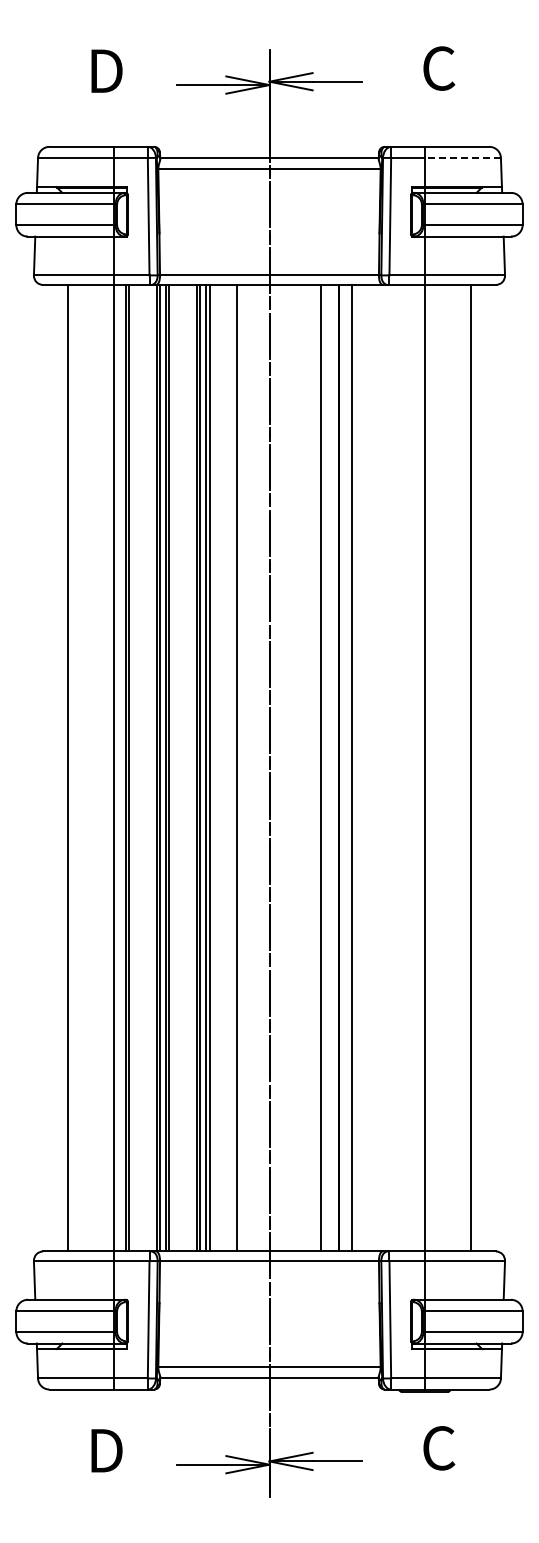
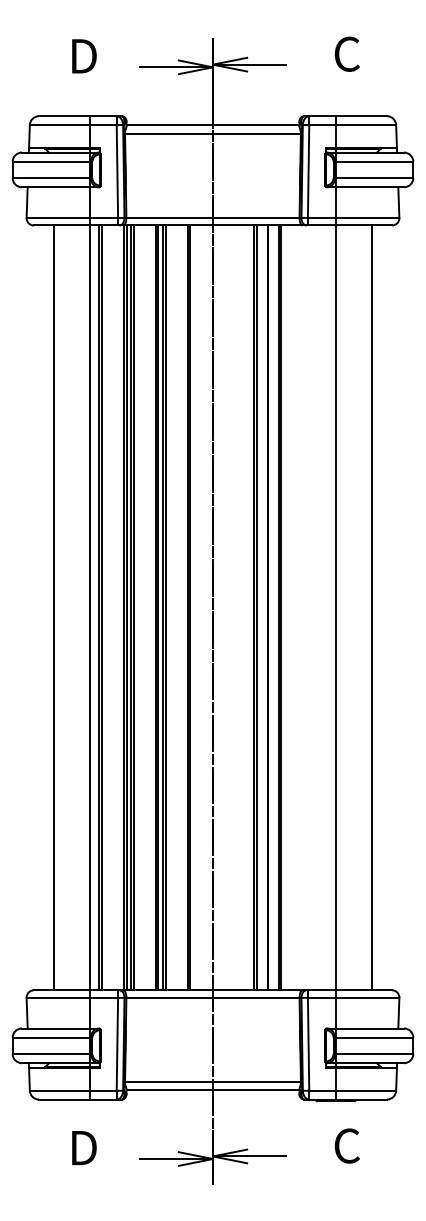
line: (462, 157) -> (365, 124), dashed -> solid
line: (240, 767) -> (190, 607), added
line: (324, 767) -> (256, 607), added
line: (355, 767) -> (281, 607), added

